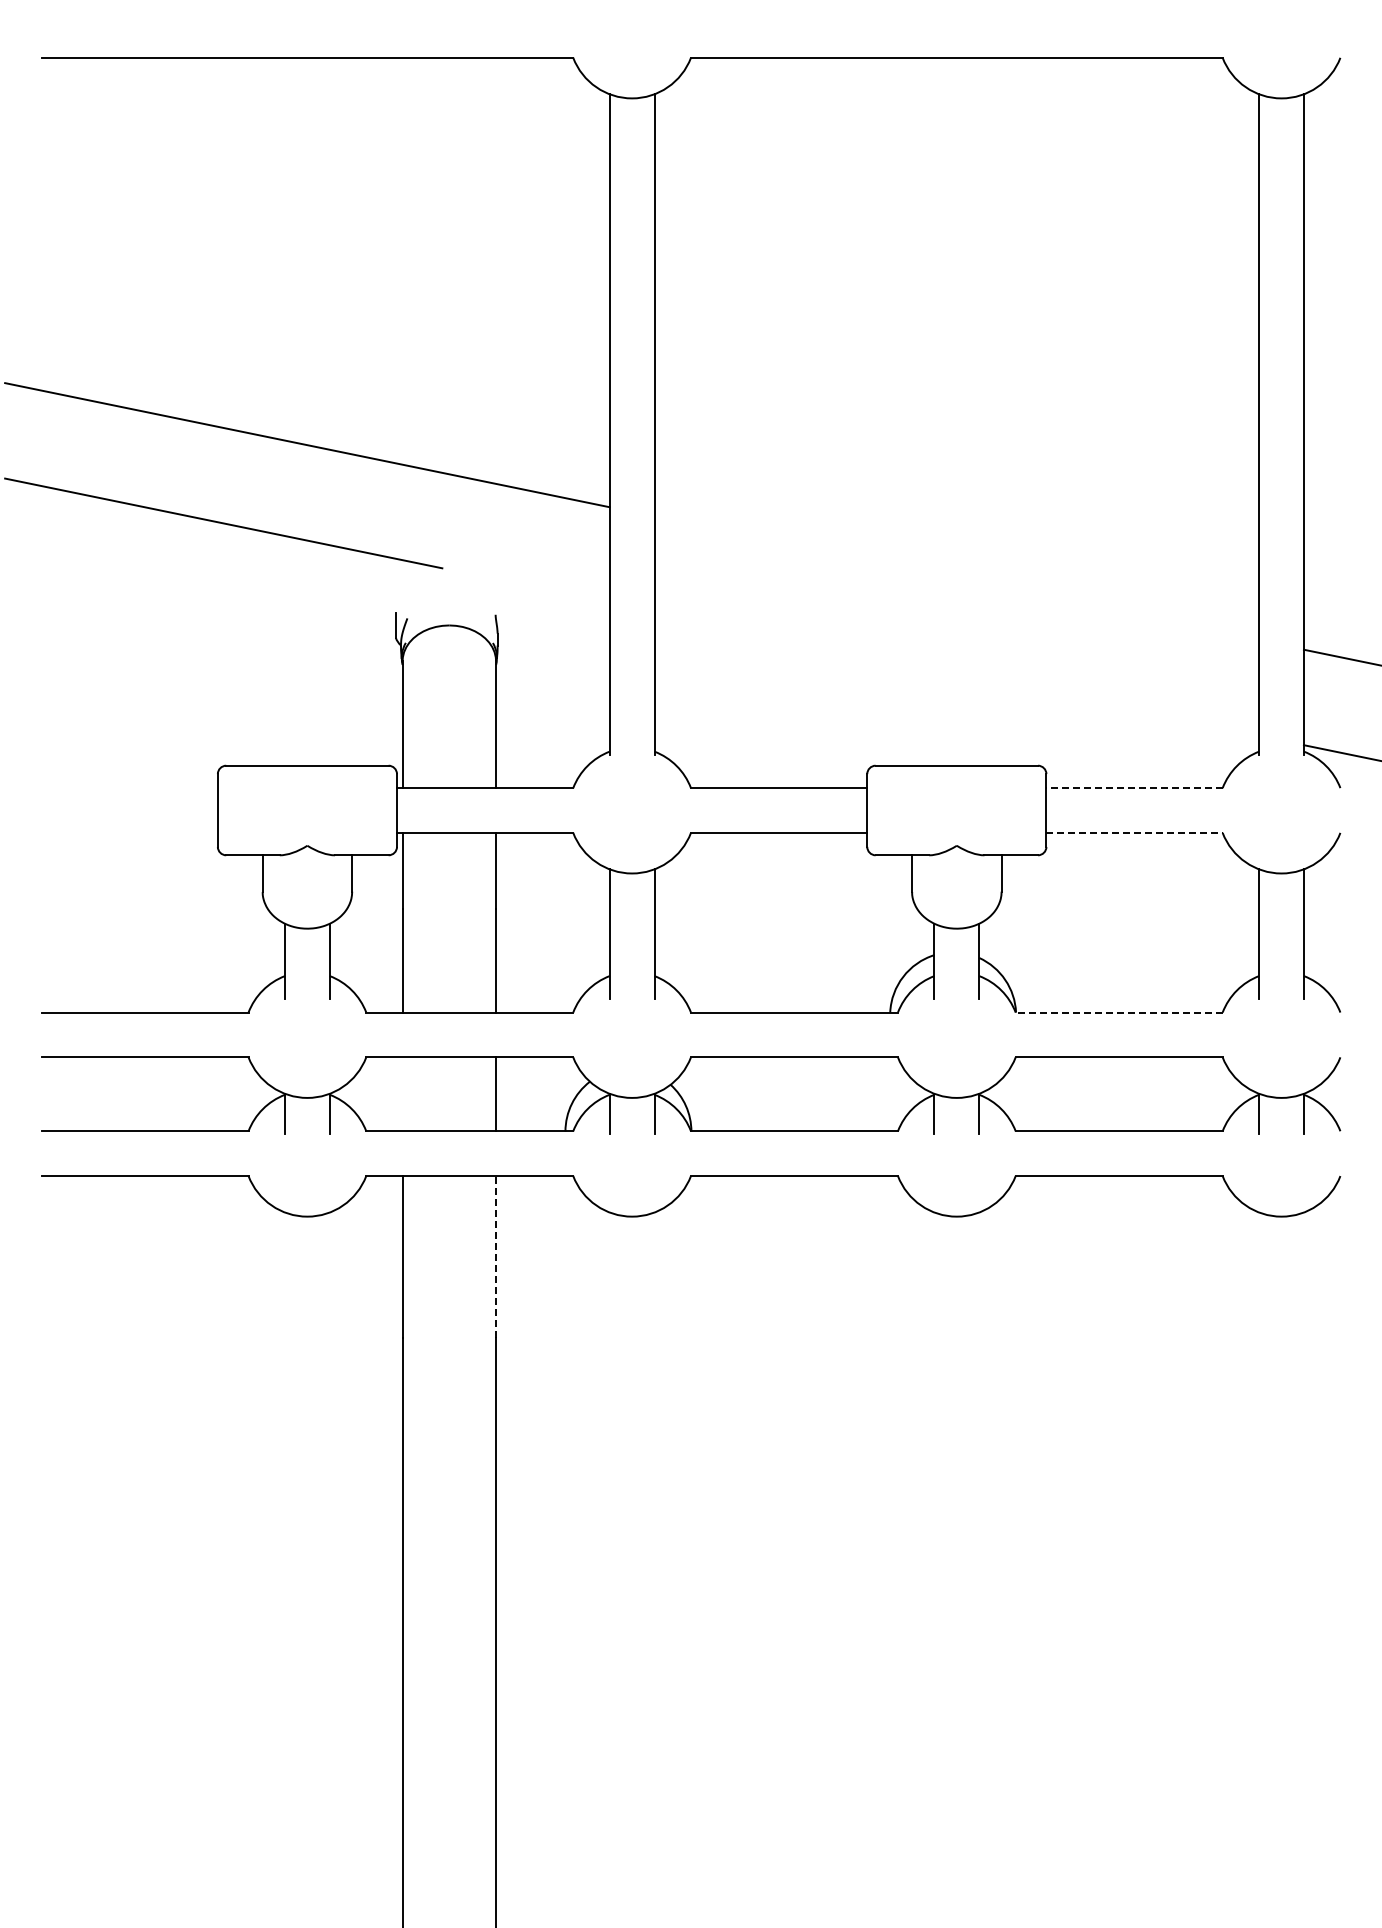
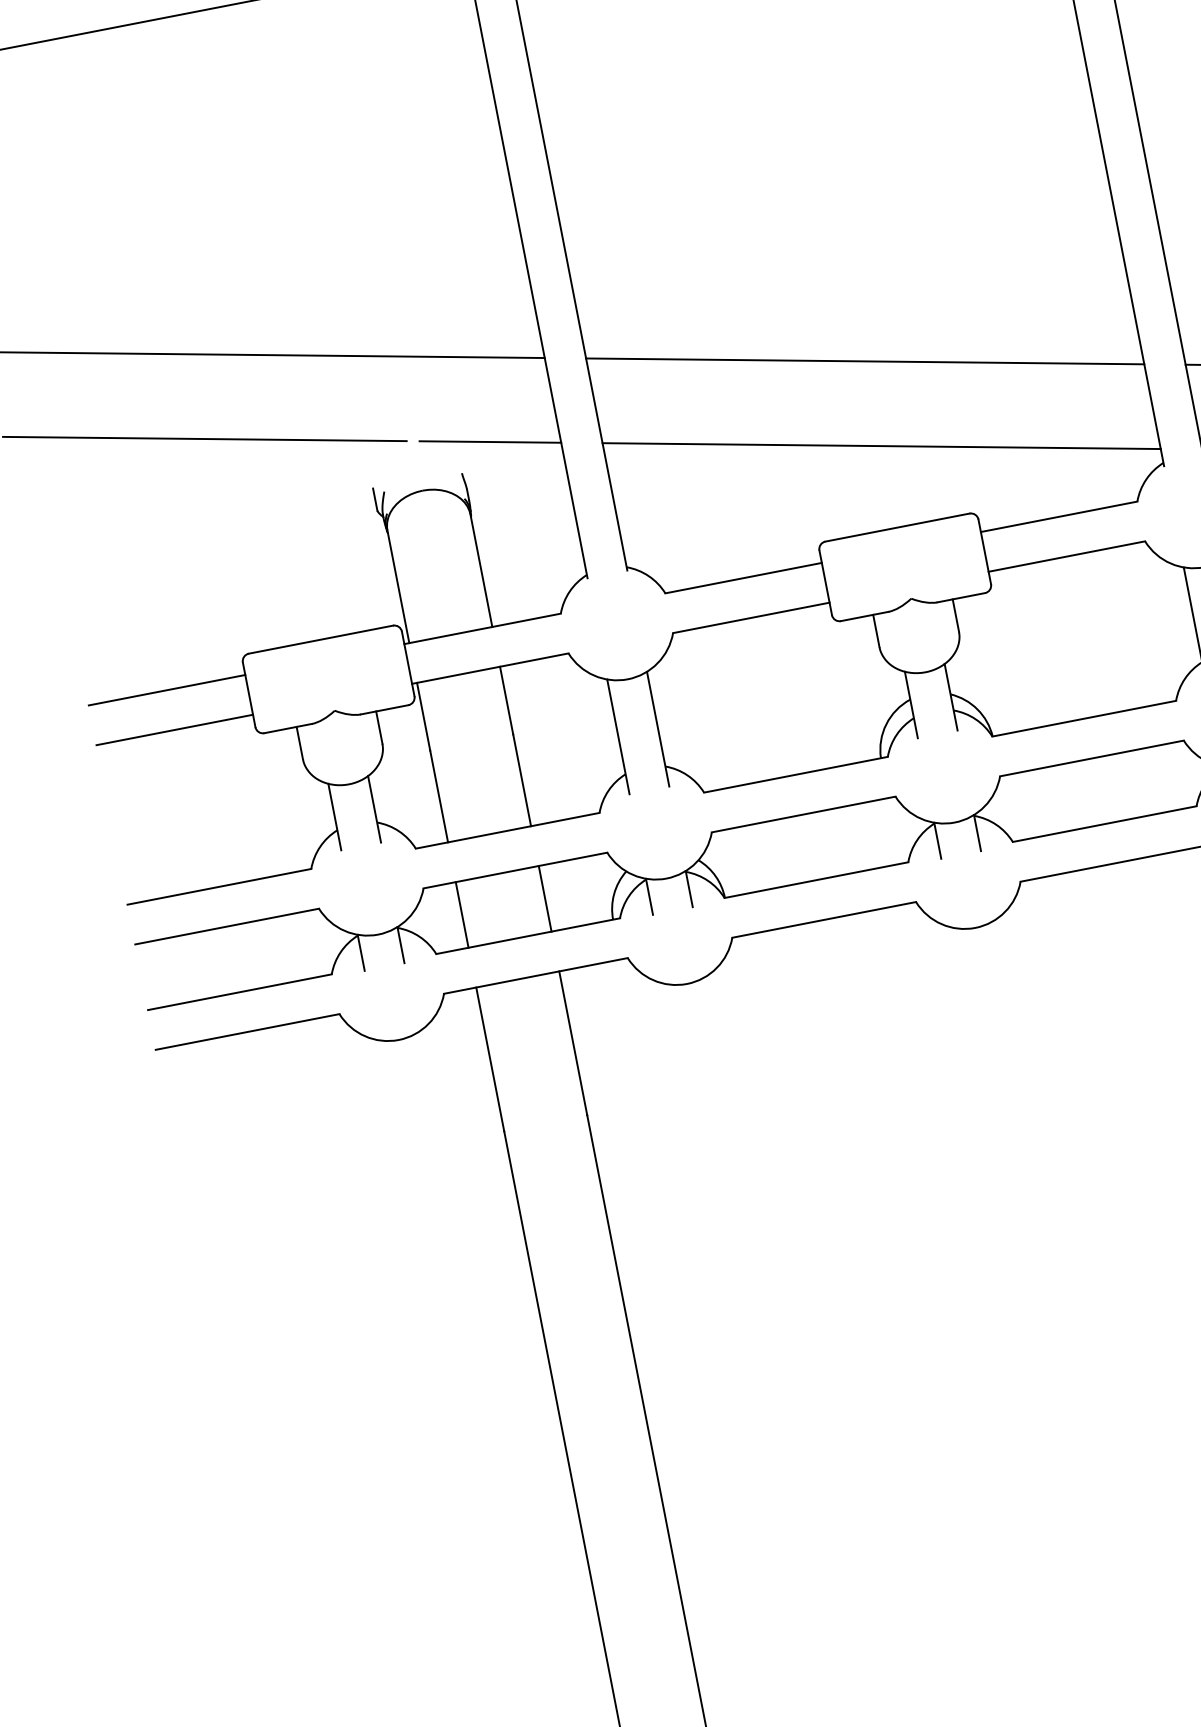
line: (956, 578) -> (864, 361), added
line: (532, 586) -> (489, 441), added
line: (956, 673) -> (881, 445), added
line: (129, 788) -> (166, 690), added
line: (1134, 788) -> (1059, 517), dashed -> solid
line: (129, 832) -> (174, 729), added
line: (1135, 832) -> (1067, 556), dashed -> solid
line: (1118, 1012) -> (1083, 718), dashed -> solid
line: (402, 1094) -> (462, 915), added
line: (496, 1257) -> (573, 1043), dashed -> solid

